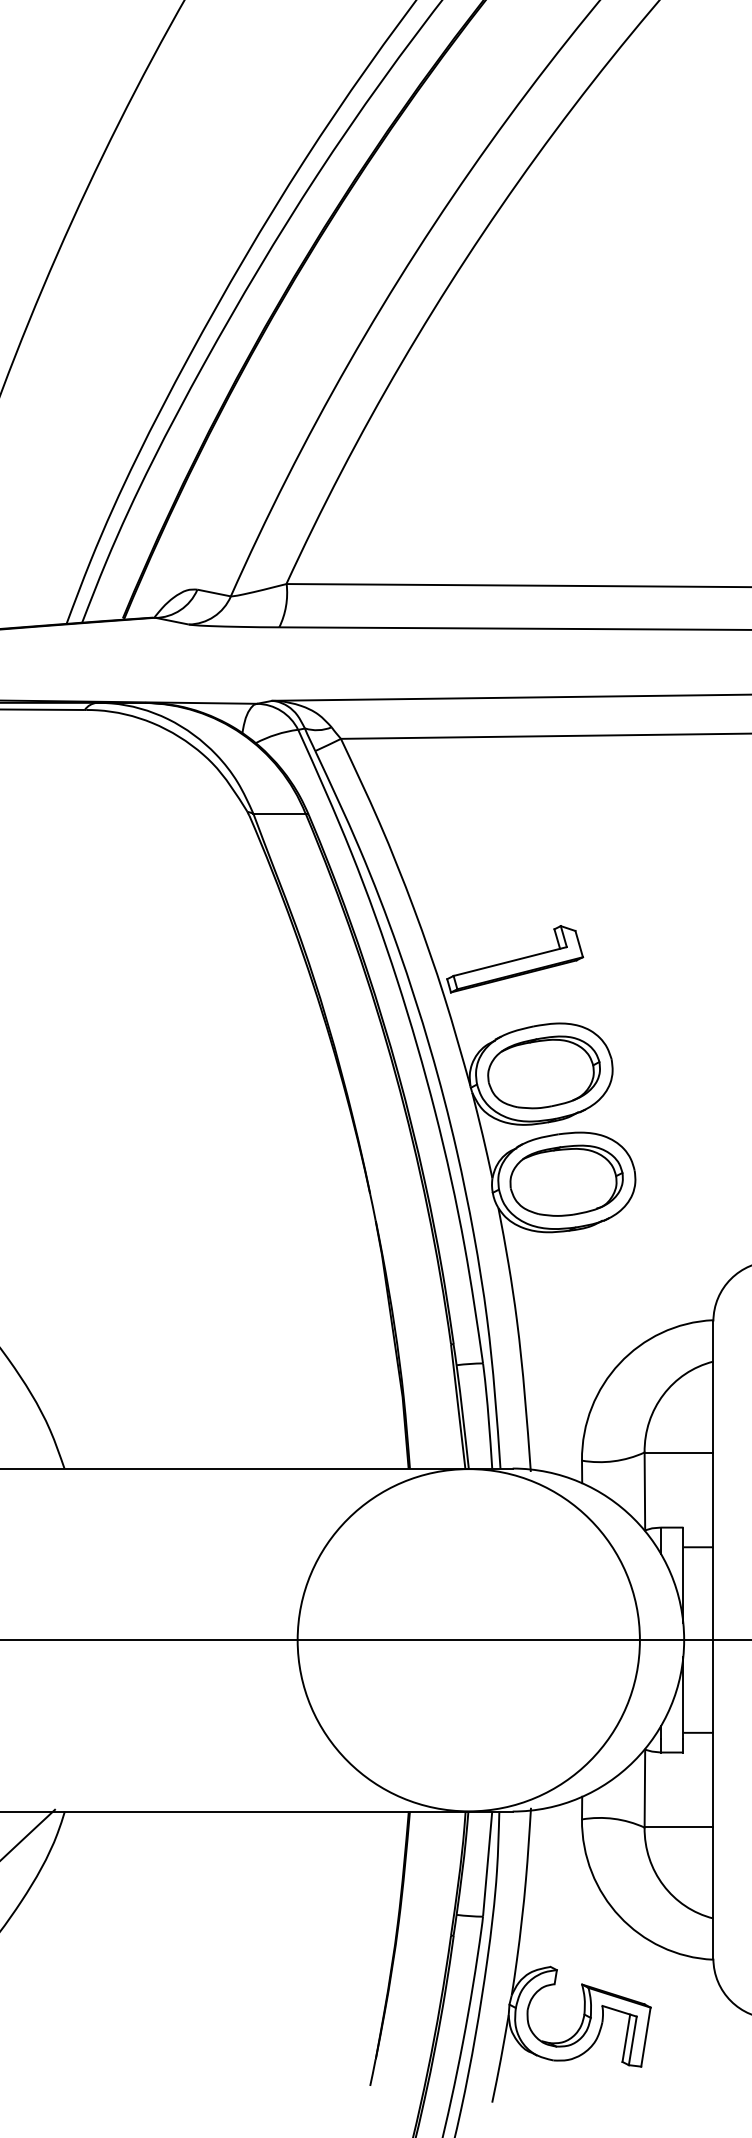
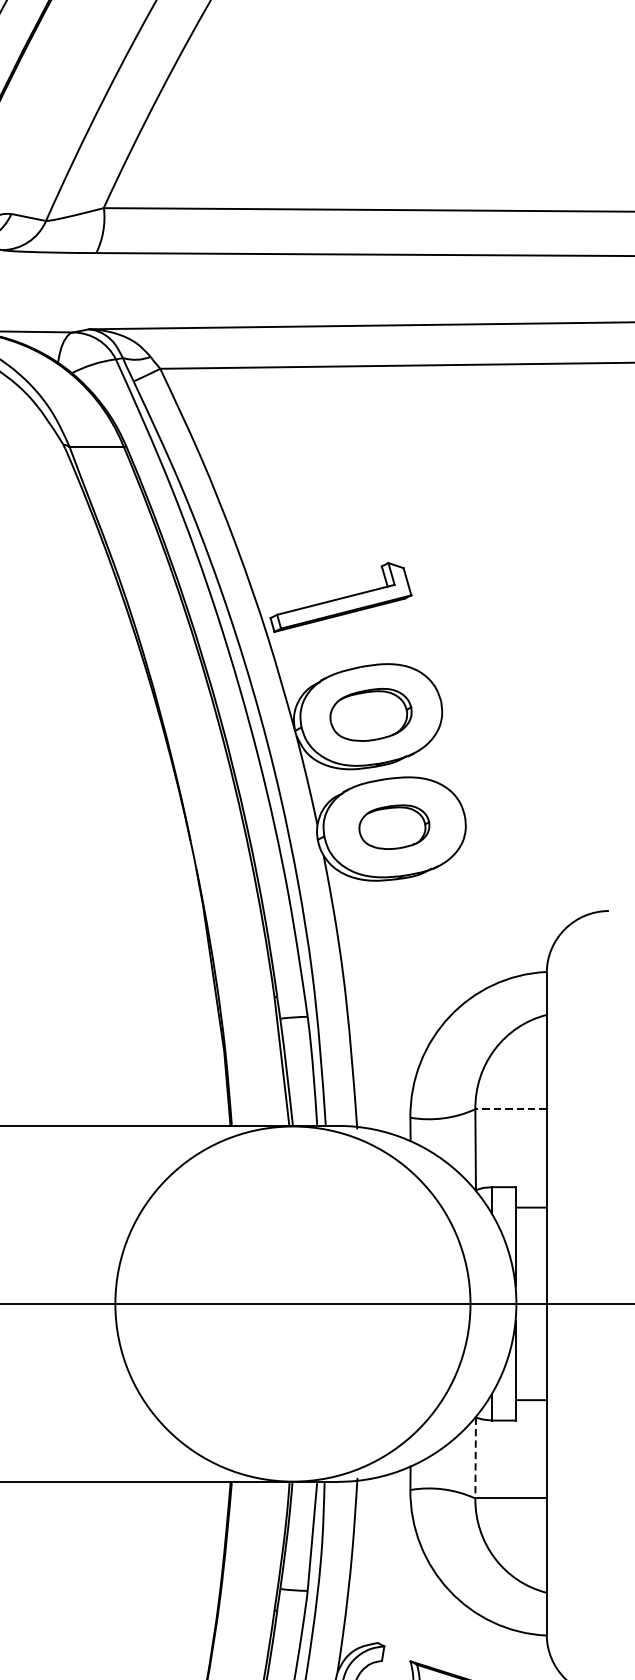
part: (543, 1072) -> (370, 714), size x0.7
part: (566, 1180) -> (394, 827), size x0.6
line: (678, 1452) -> (510, 1109), solid -> dashed
line: (644, 1788) -> (475, 1457), solid -> dashed

